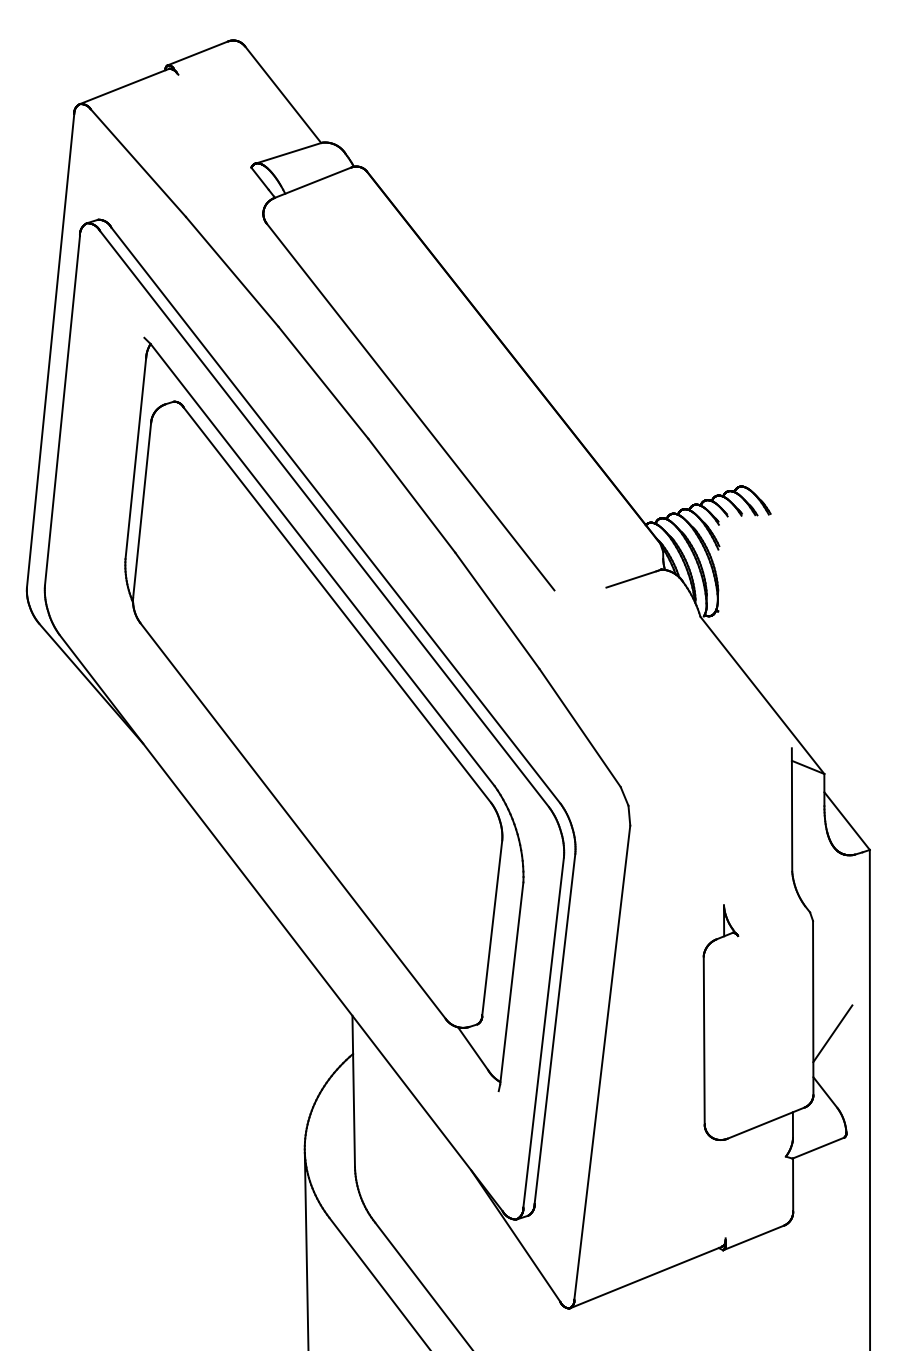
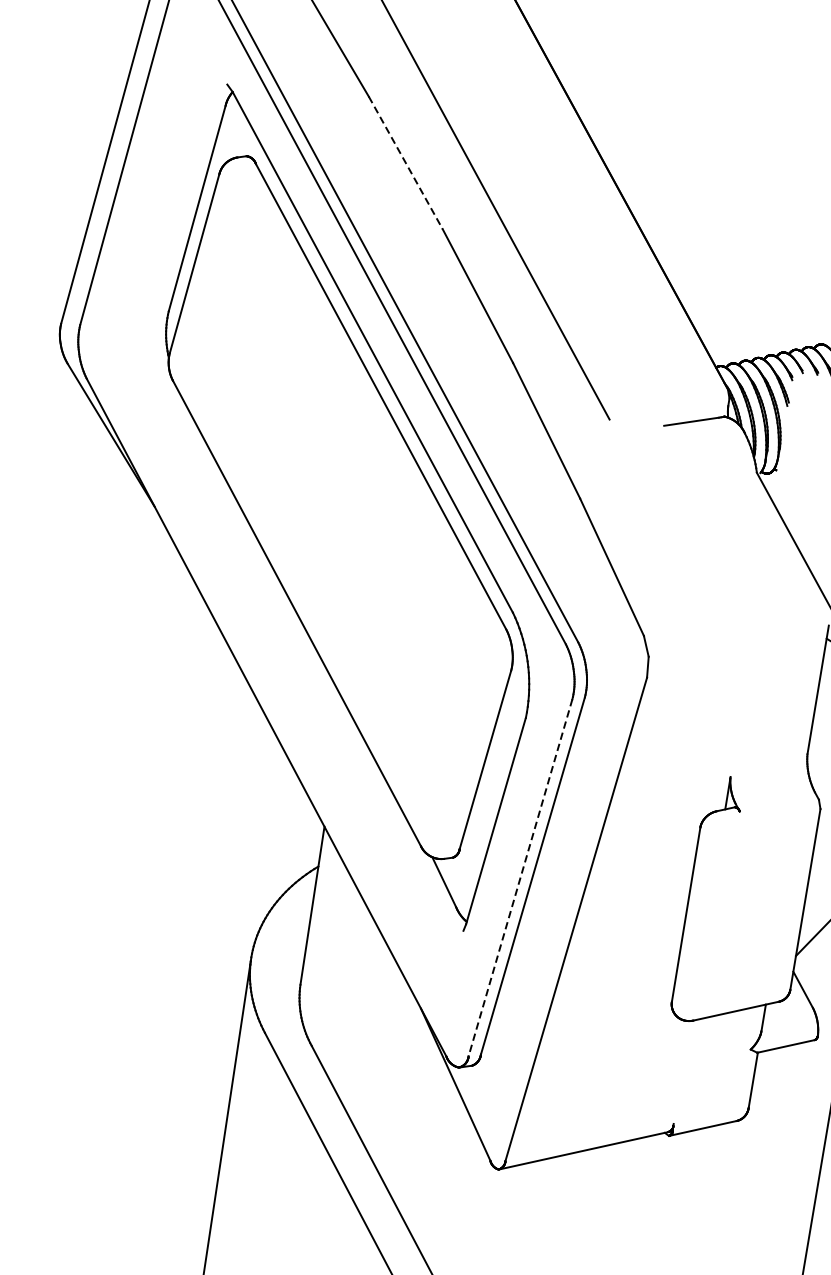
line: (323, 382) -> (405, 162), solid -> dashed
line: (543, 1033) -> (520, 878), solid -> dashed

